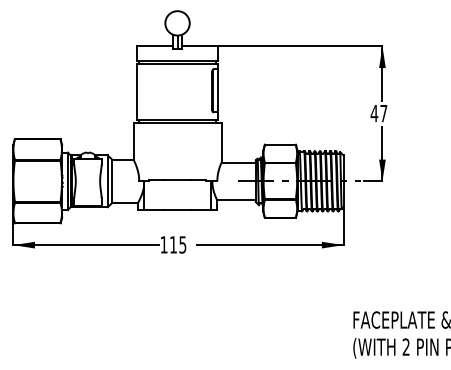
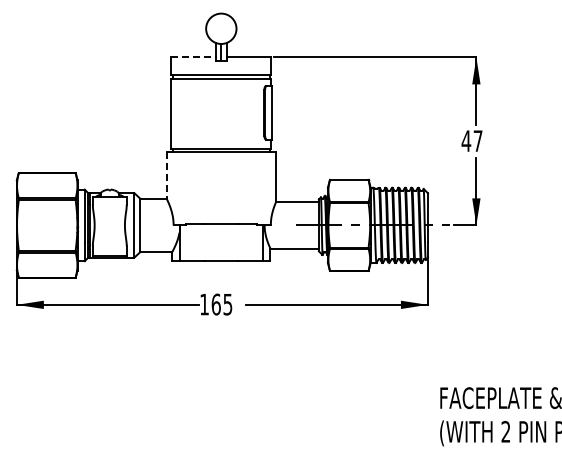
line: (156, 46) -> (194, 57), solid -> dashed
line: (133, 142) -> (166, 176), solid -> dashed
text: (172, 244) -> (215, 304), 115 -> 165

